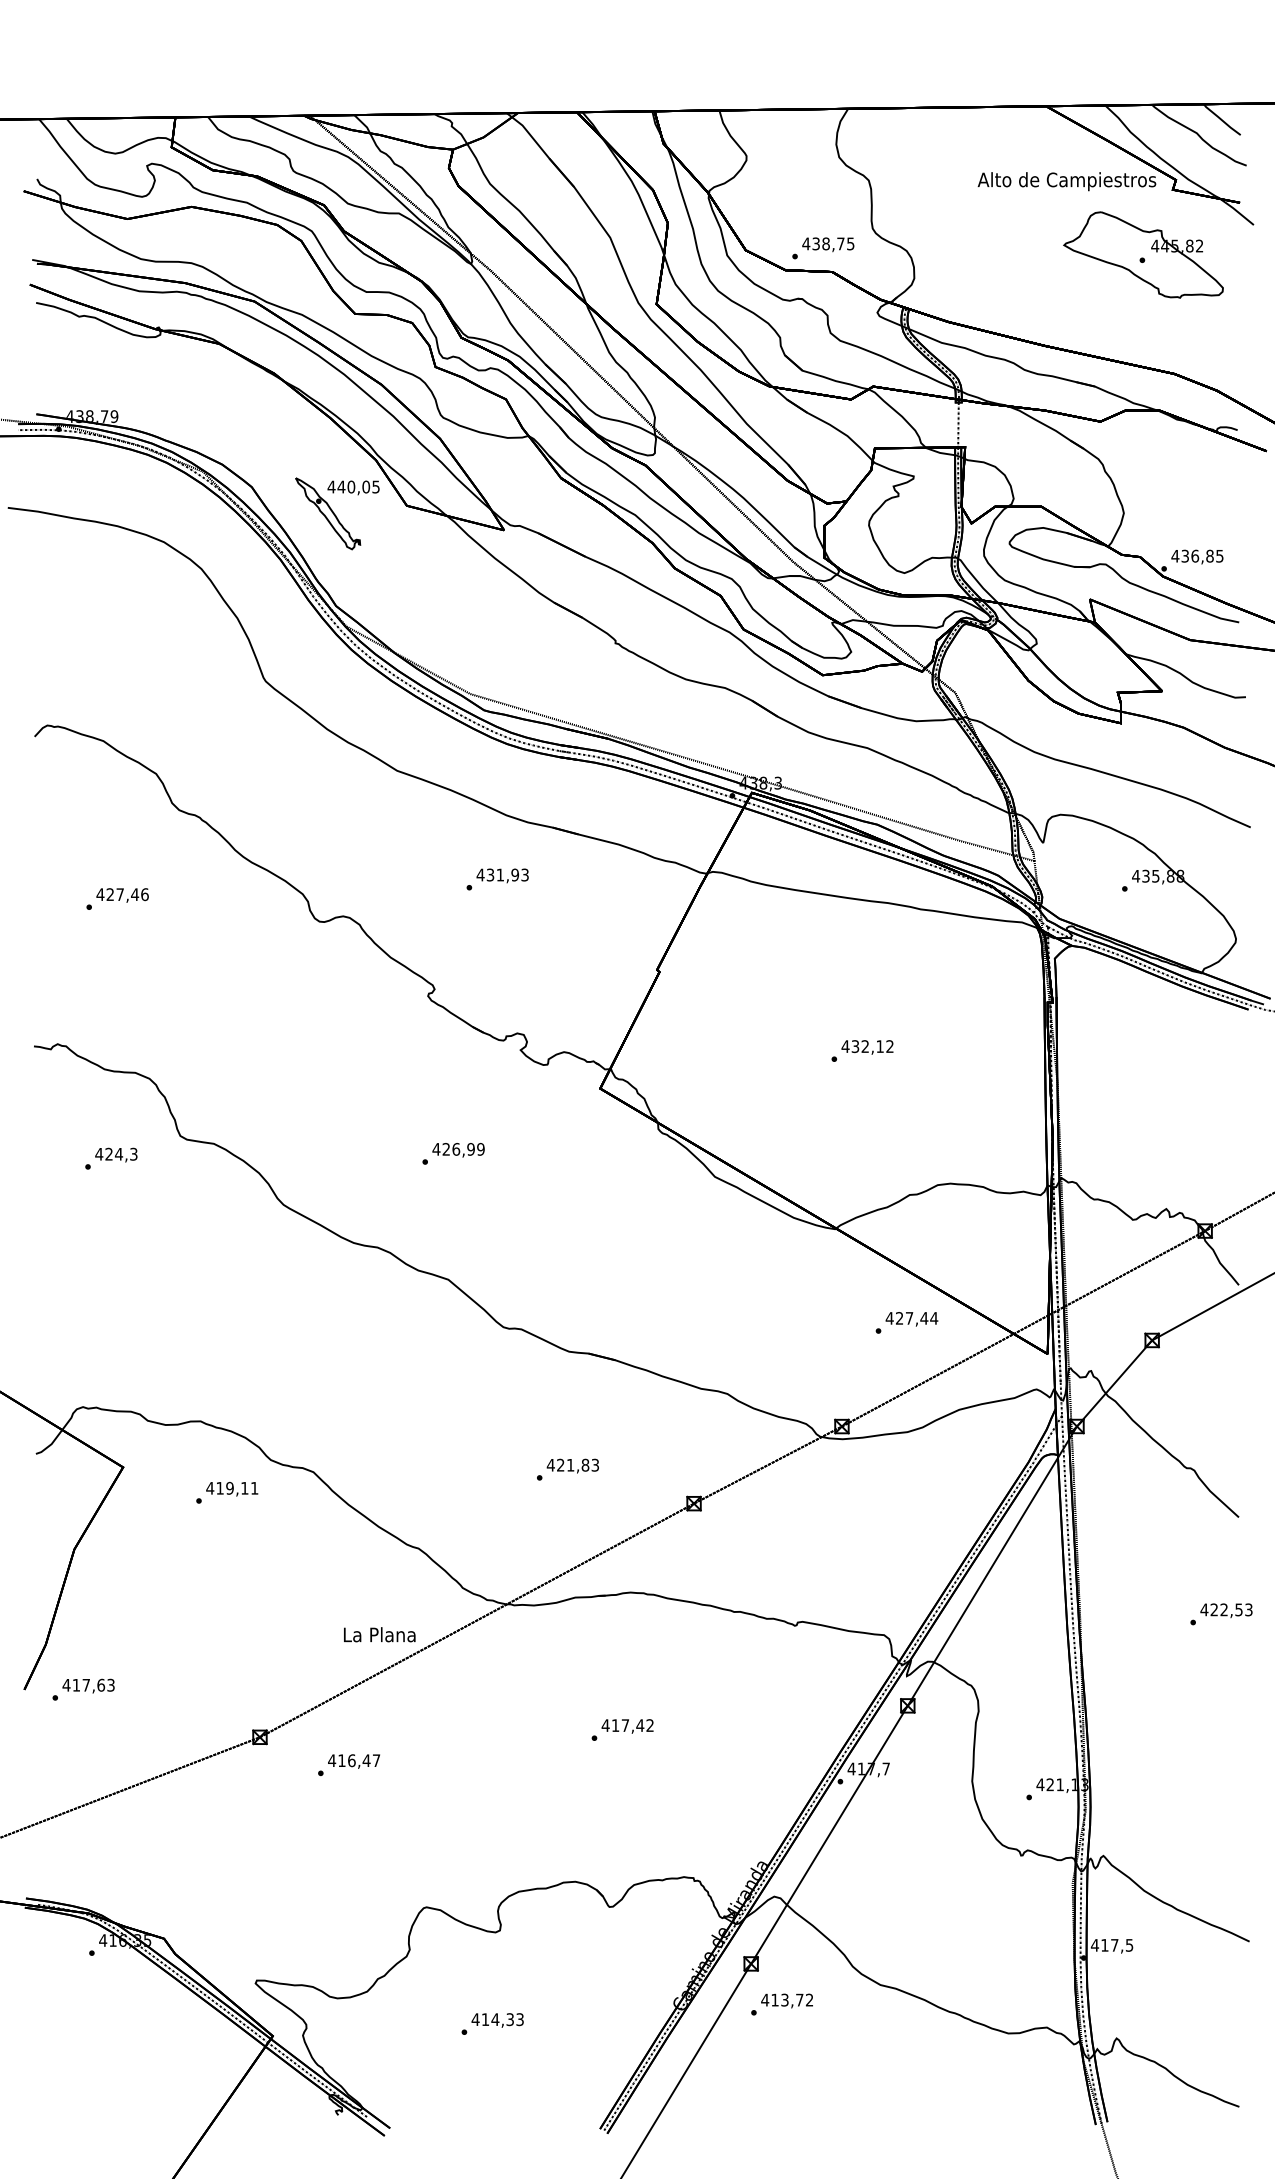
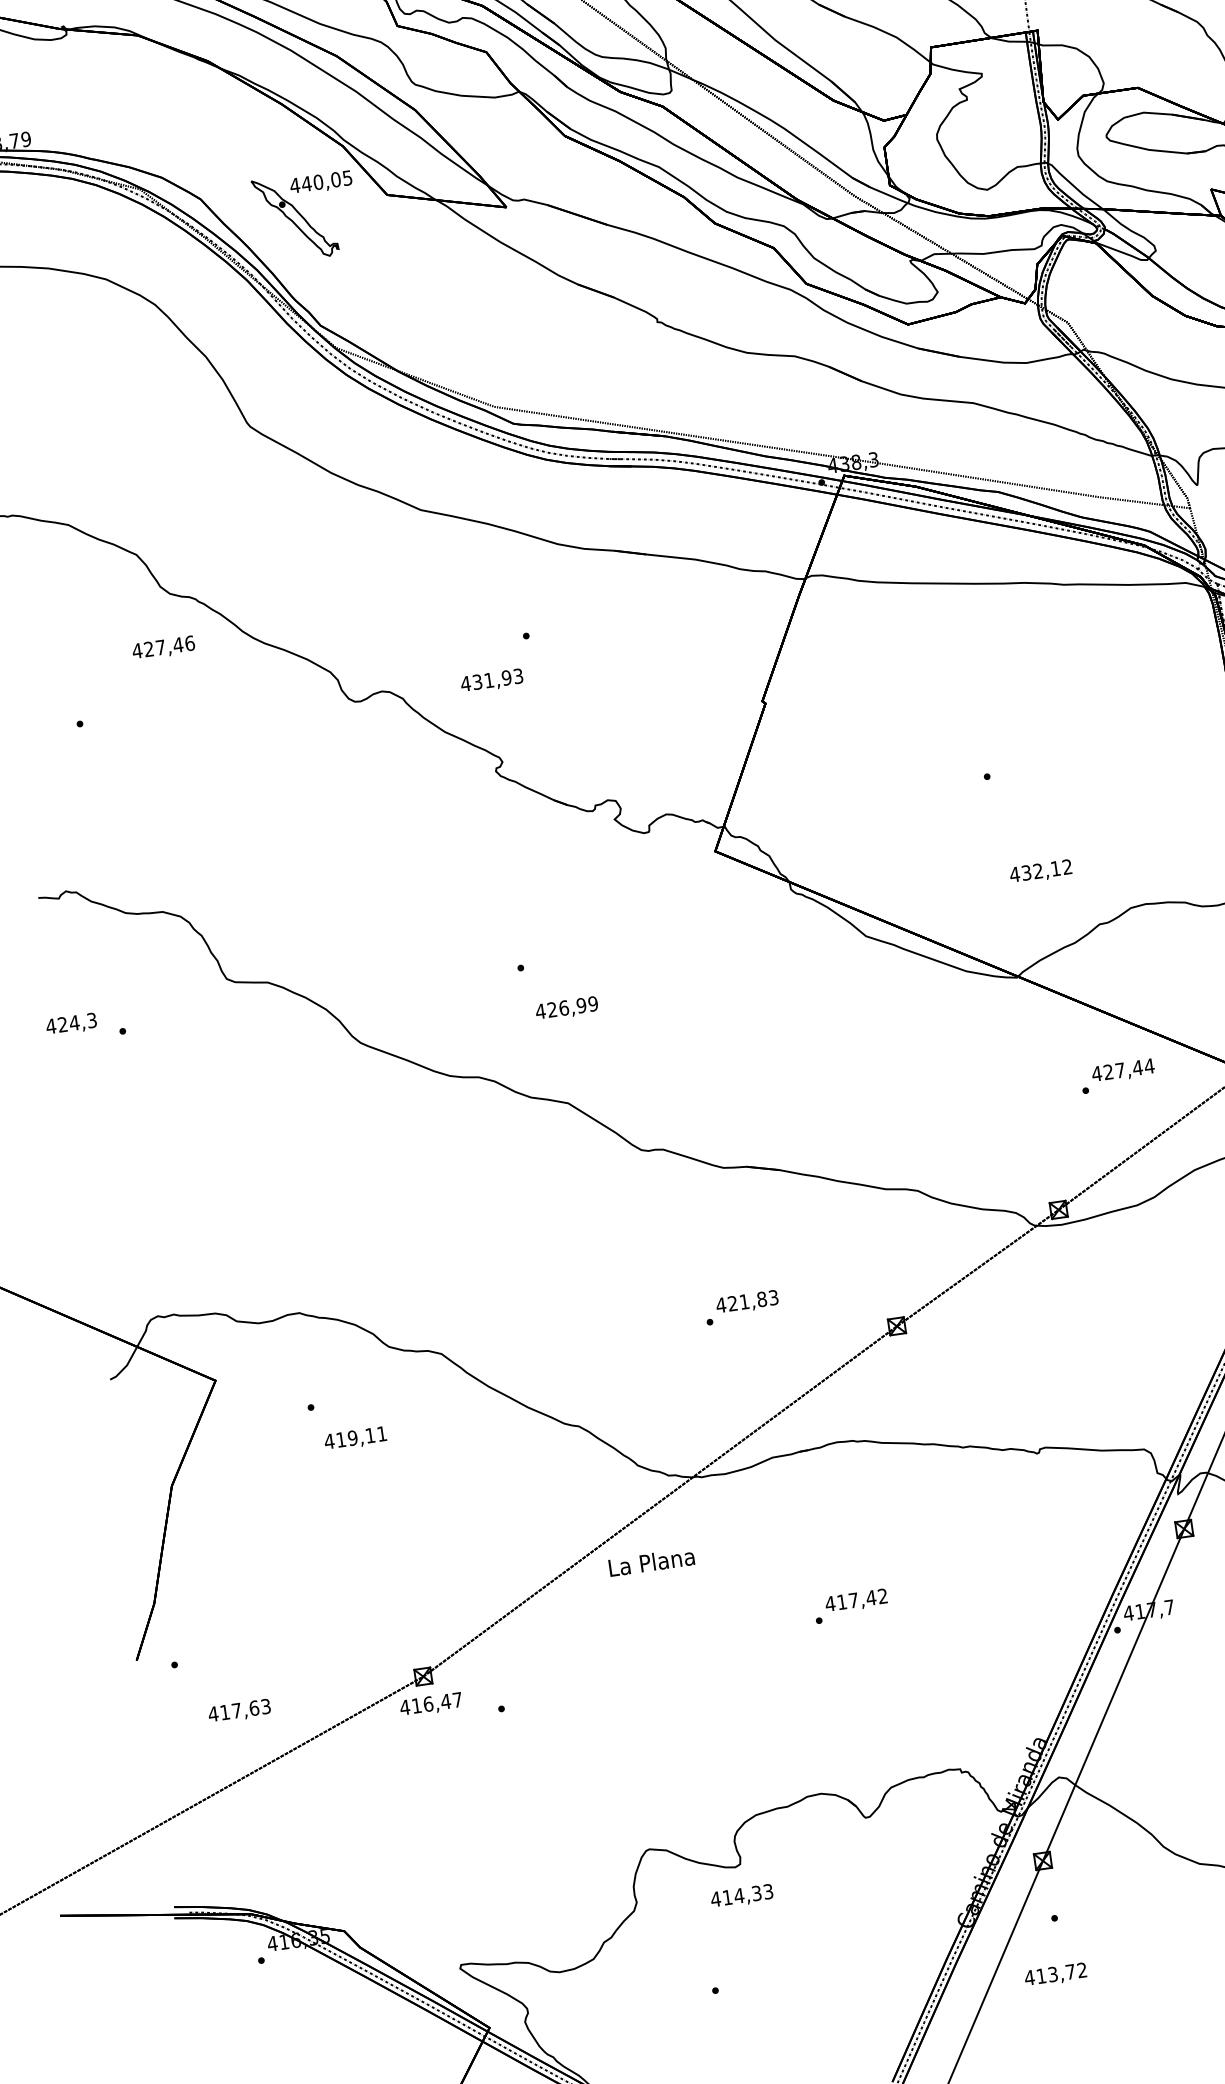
text: (502, 875) -> (491, 680), moved
text: (122, 895) -> (163, 648), moved
text: (867, 1047) -> (1040, 871), moved
text: (458, 1150) -> (566, 1009), moved
text: (116, 1154) -> (71, 1023), moved
text: (232, 1488) -> (355, 1437), moved
text: (379, 1634) -> (651, 1561), moved
text: (88, 1685) -> (239, 1710), moved
text: (353, 1761) -> (430, 1704), moved
text: (786, 2000) -> (1054, 1974), moved
text: (497, 2020) -> (741, 1896), moved

